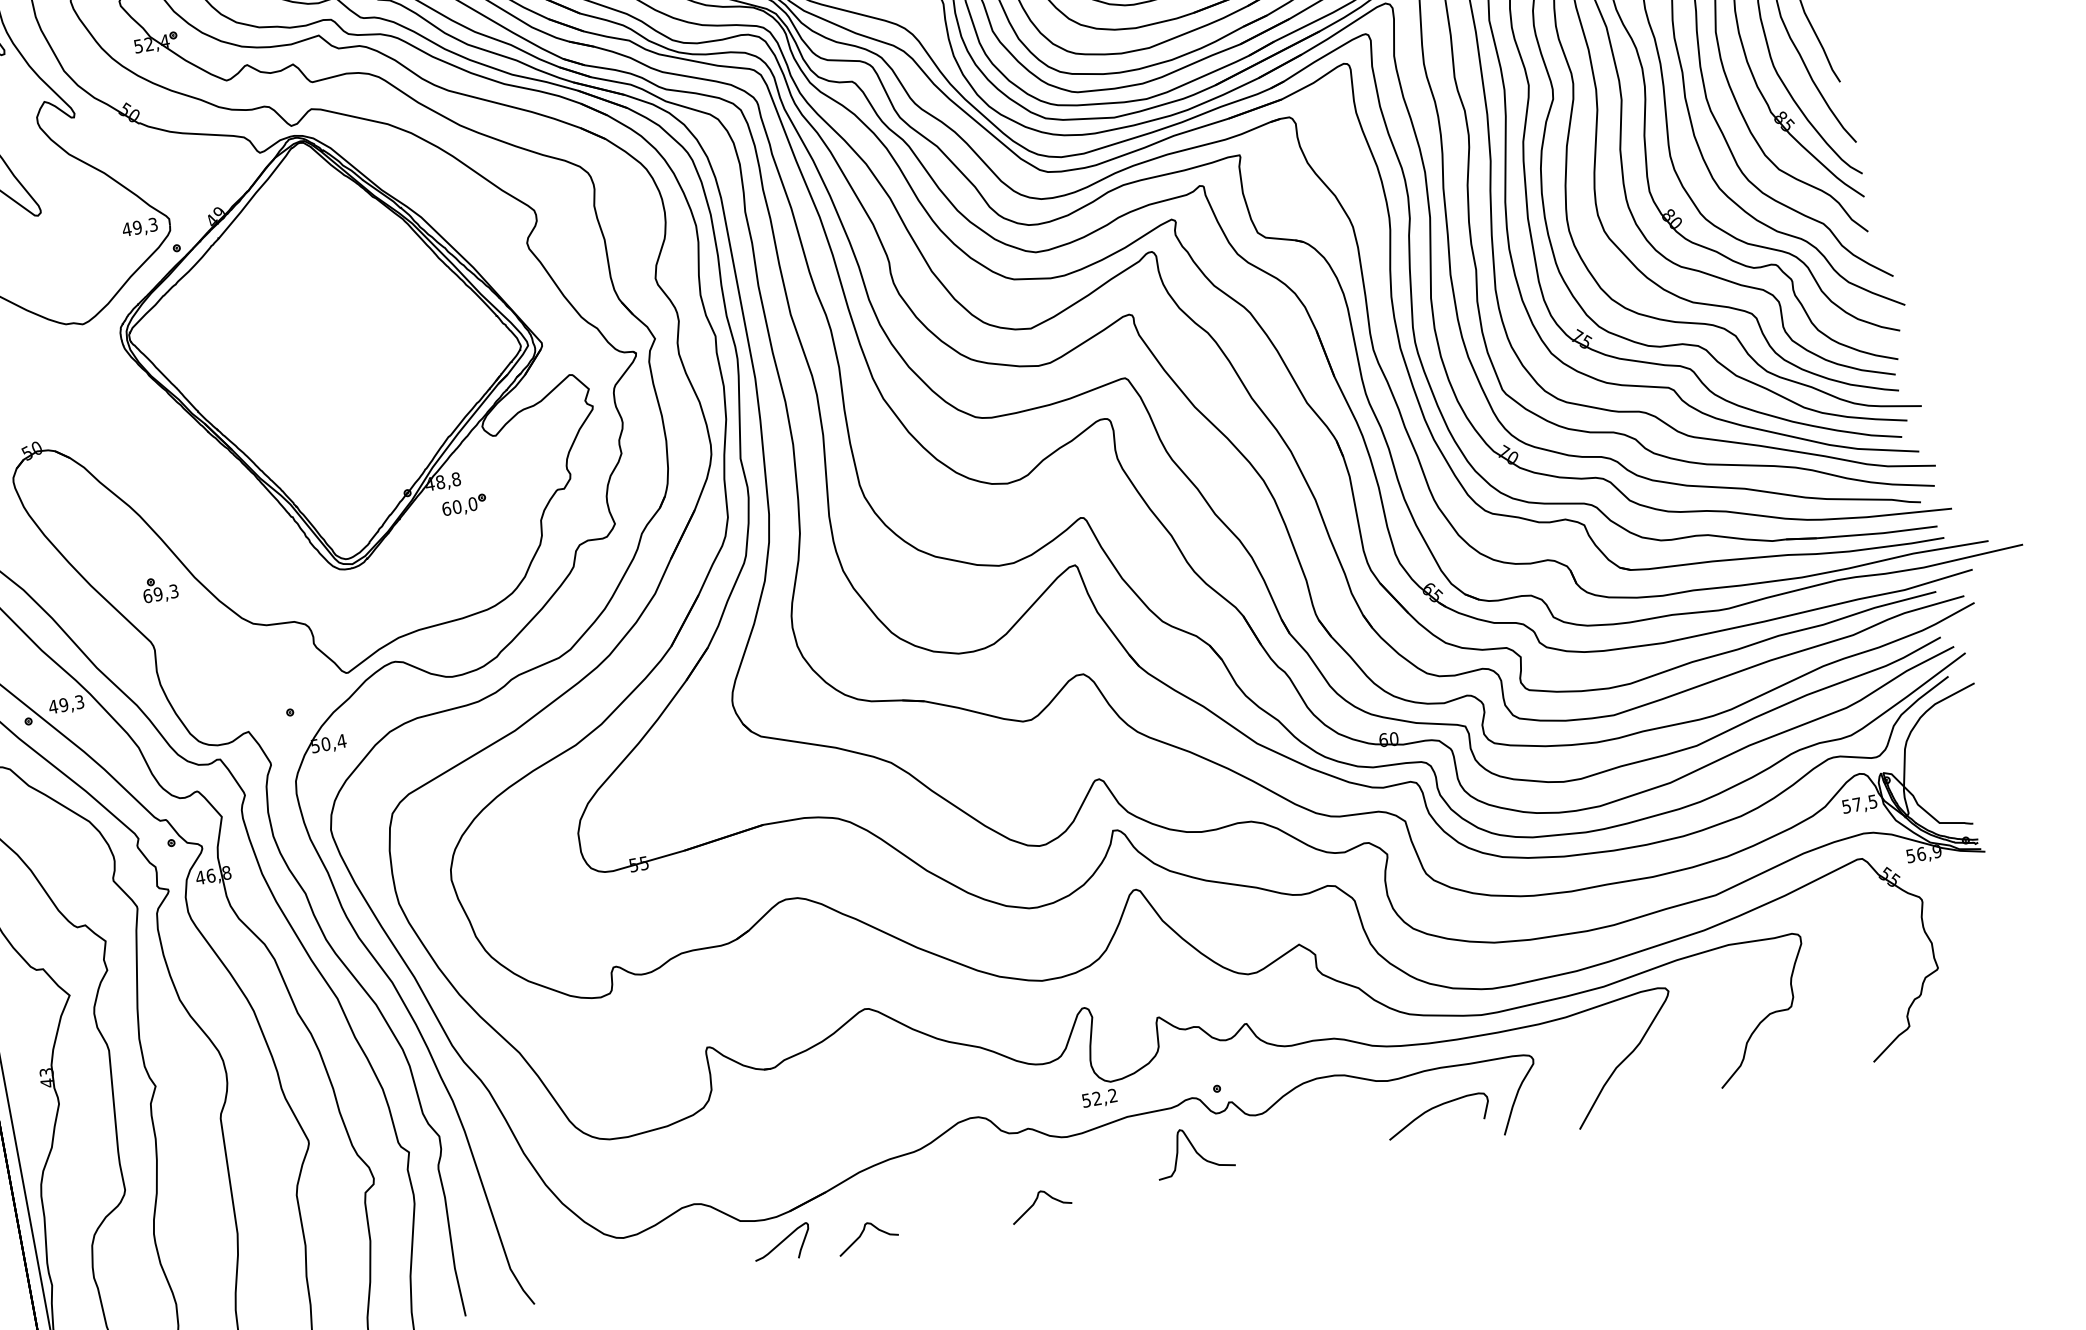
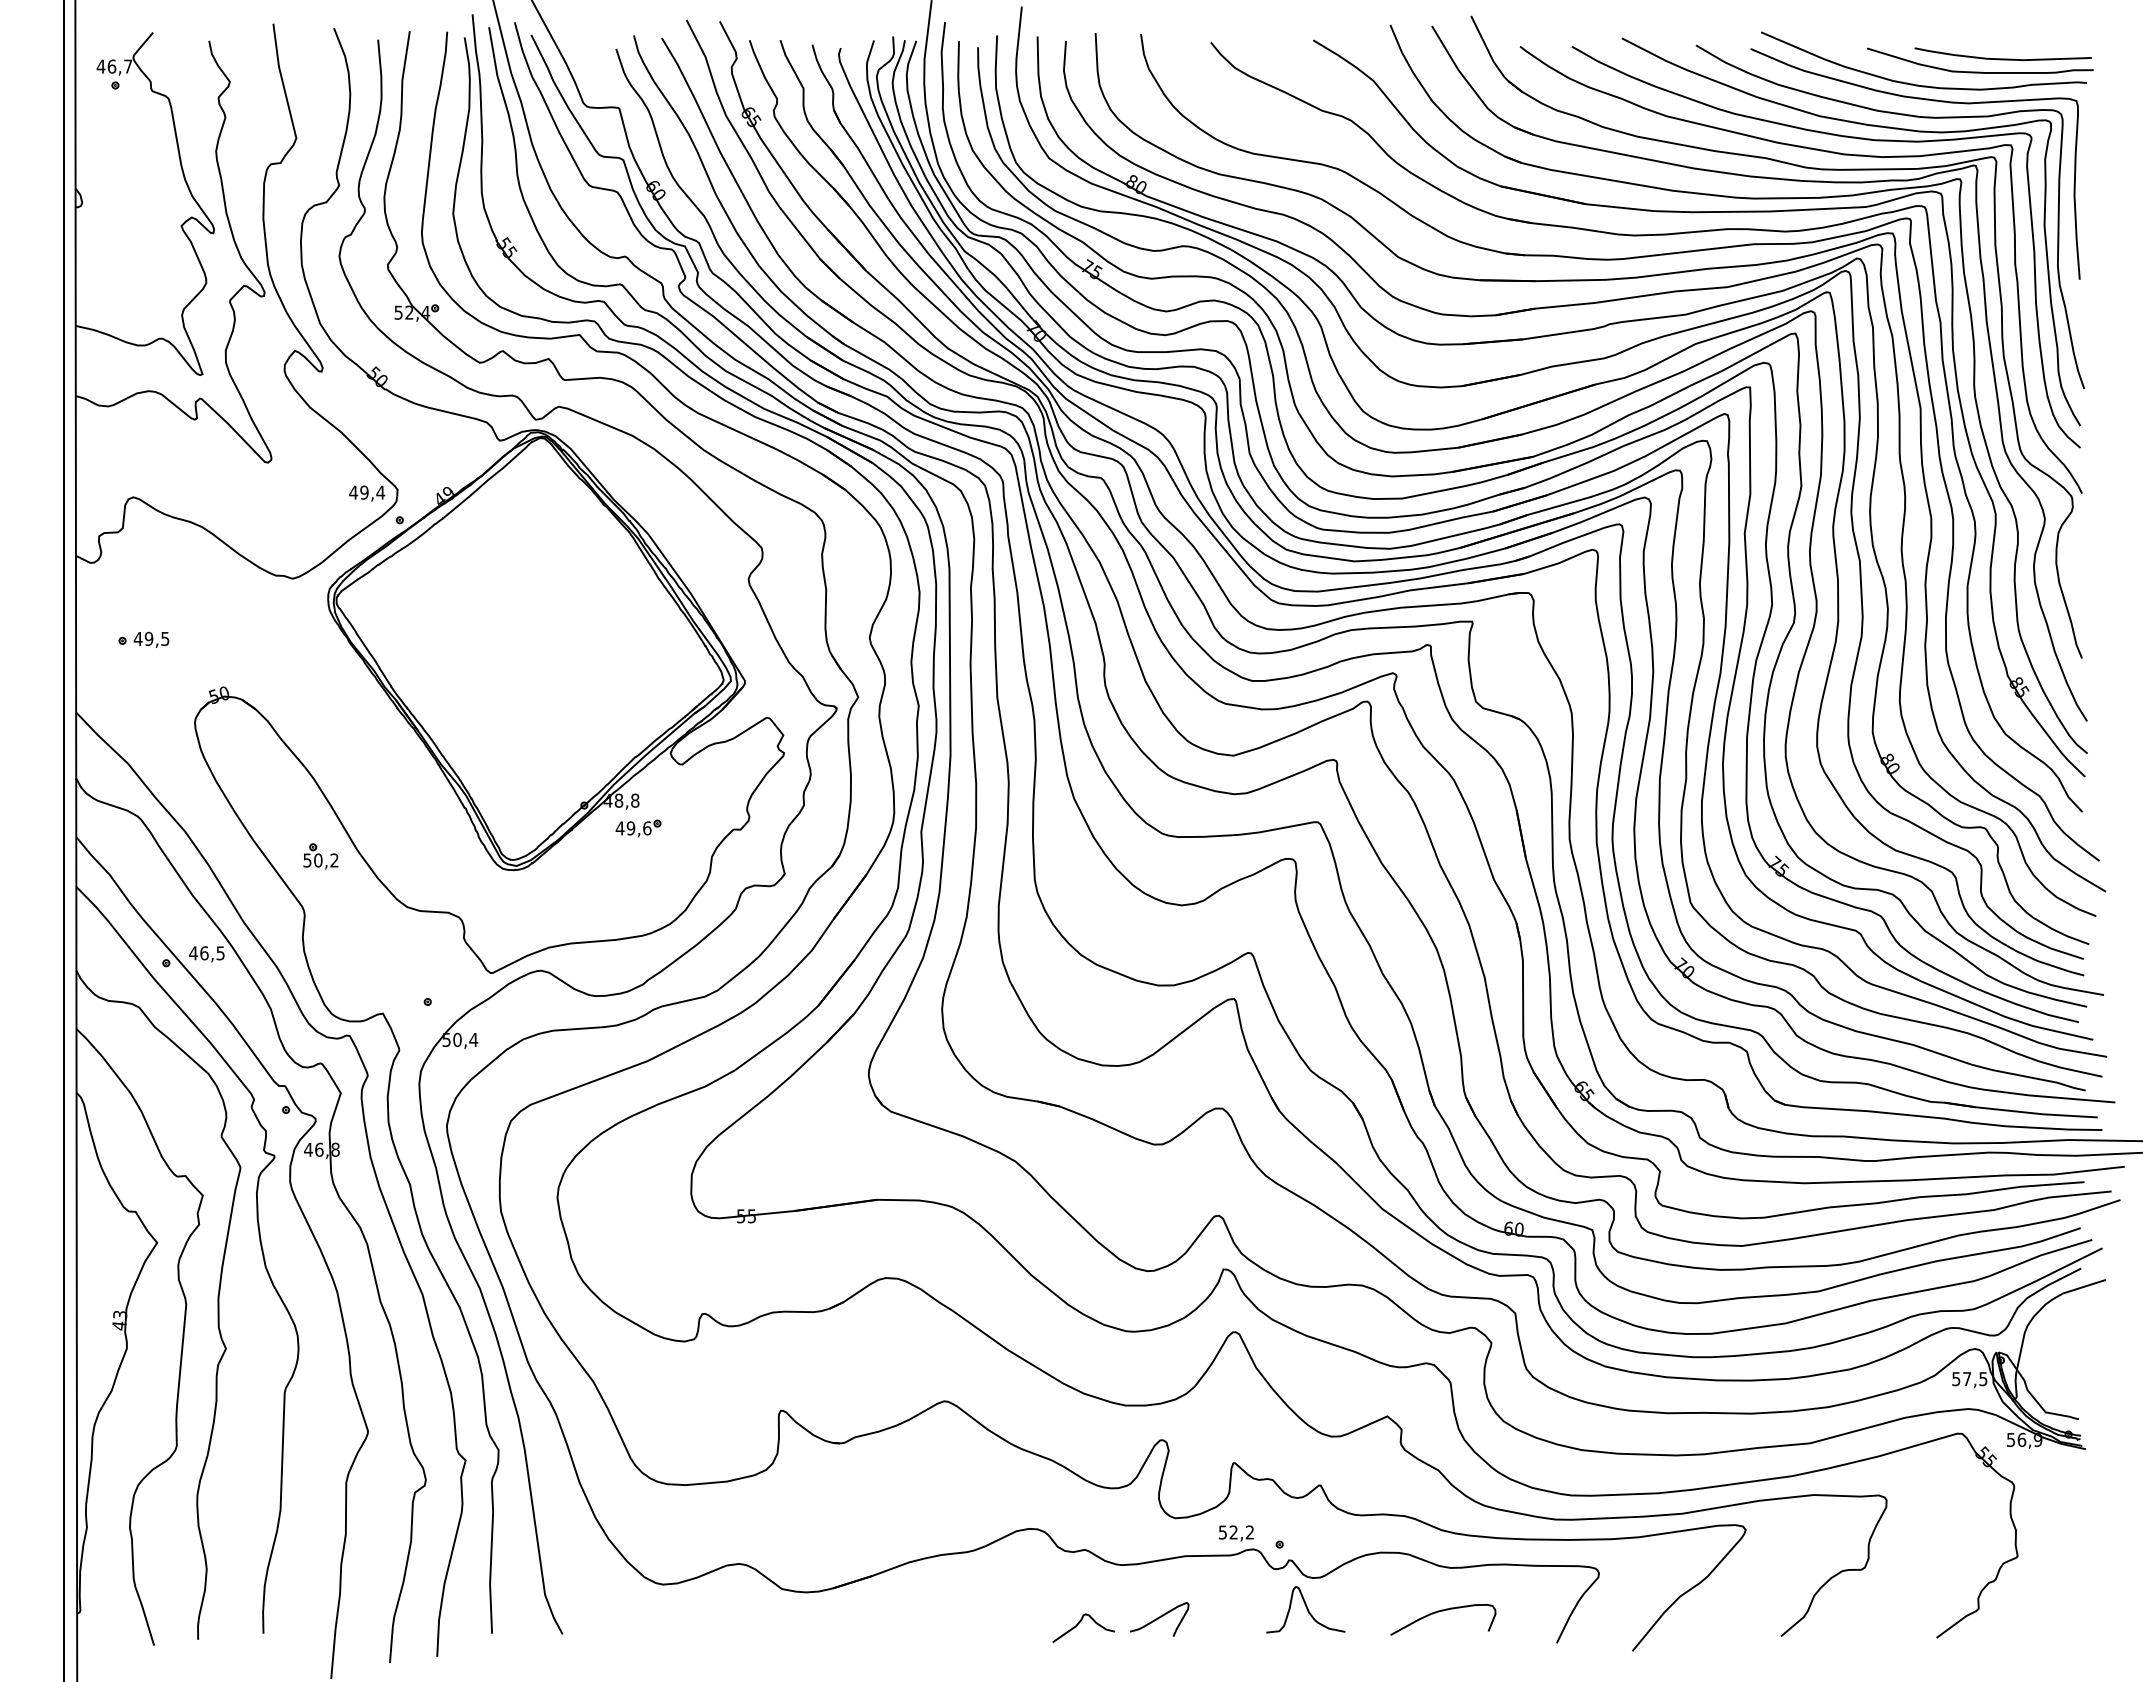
text: (153, 224) -> (380, 492), 49,3 -> 49,4
text: (459, 506) -> (633, 828), 60,0 -> 49,6
text: (160, 593) -> (320, 860), 69,3 -> 50,2
text: (71, 703) -> (212, 953), 49,3 -> 46,5
text: (1098, 1099) -> (1235, 1533), moved
curve: (1436, 1107) -> (1443, 1611), moved
curve: (1193, 1150) -> (1306, 1609), moved
curve: (862, 1233) -> (901, 1623), removed
curve: (782, 1243) -> (1159, 1618), moved

